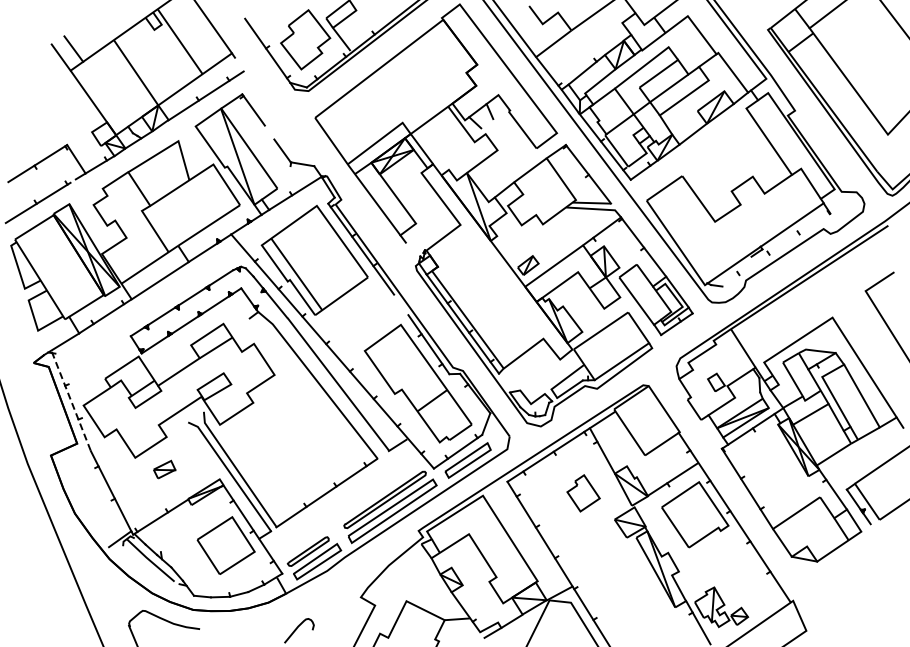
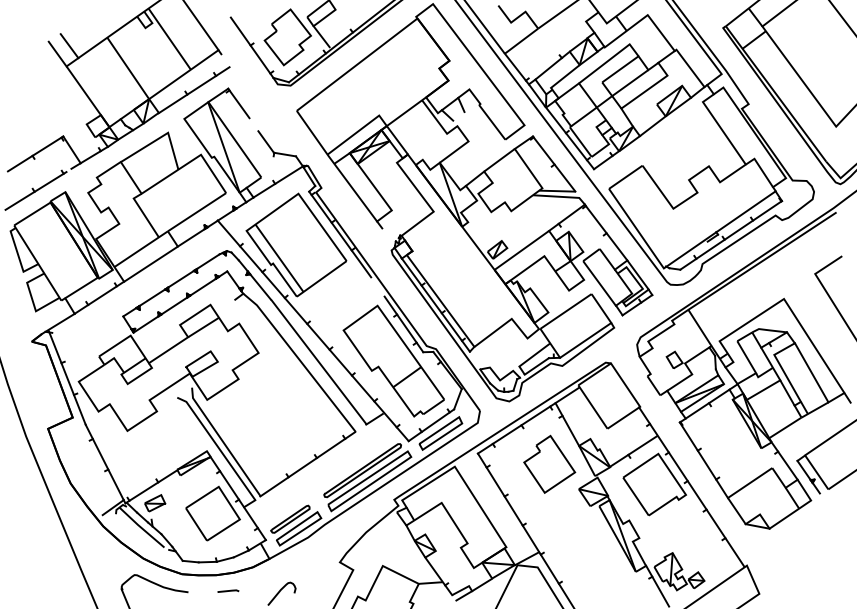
line: (776, 249) -> (731, 234), added
line: (71, 402) -> (67, 378), dashed -> solid
part: (164, 469) -> (154, 503), moved
part: (583, 493) -> (549, 464), size x1.67
line: (242, 627) -> (228, 590), added

